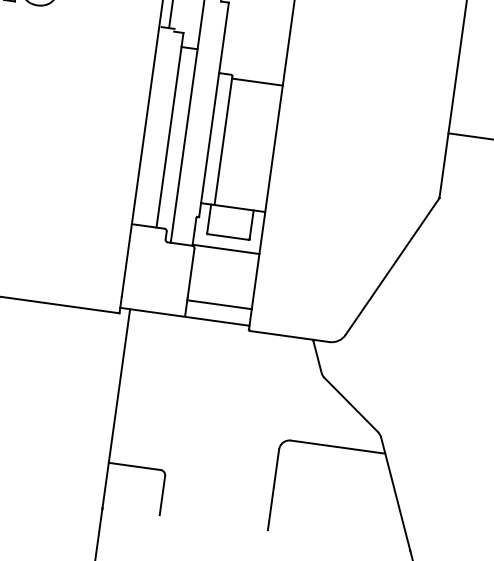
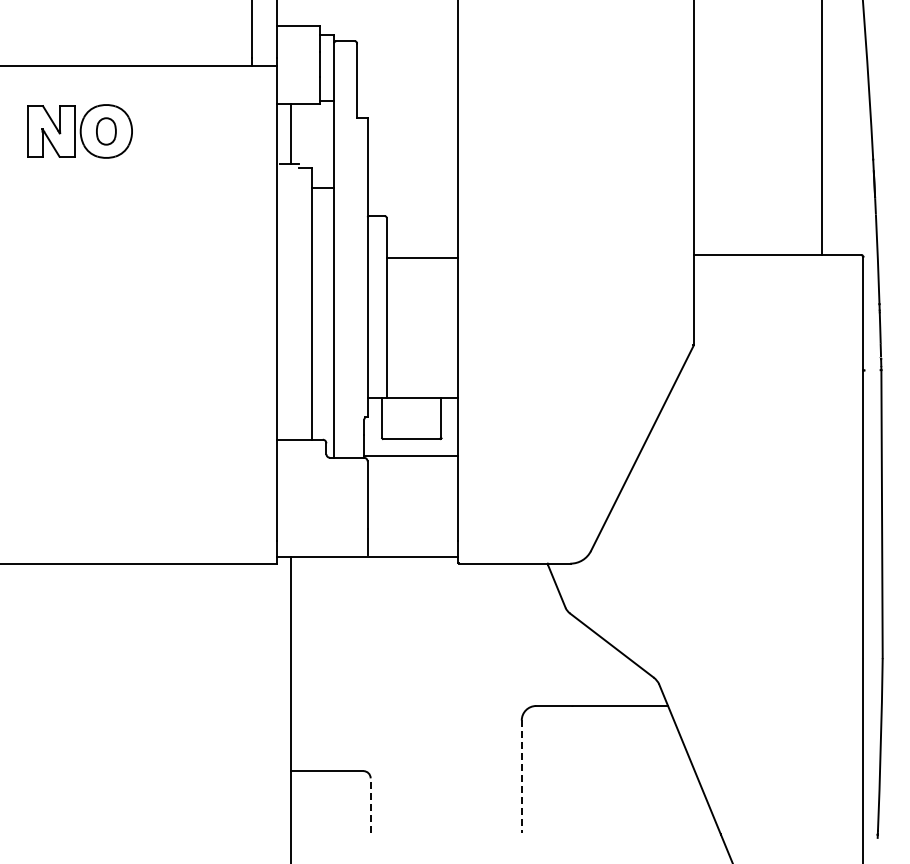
line: (256, 82) -> (421, 258), moved
line: (219, 304) -> (412, 533), removed
line: (273, 490) -> (521, 777), solid -> dashed
line: (162, 495) -> (370, 805), solid -> dashed

